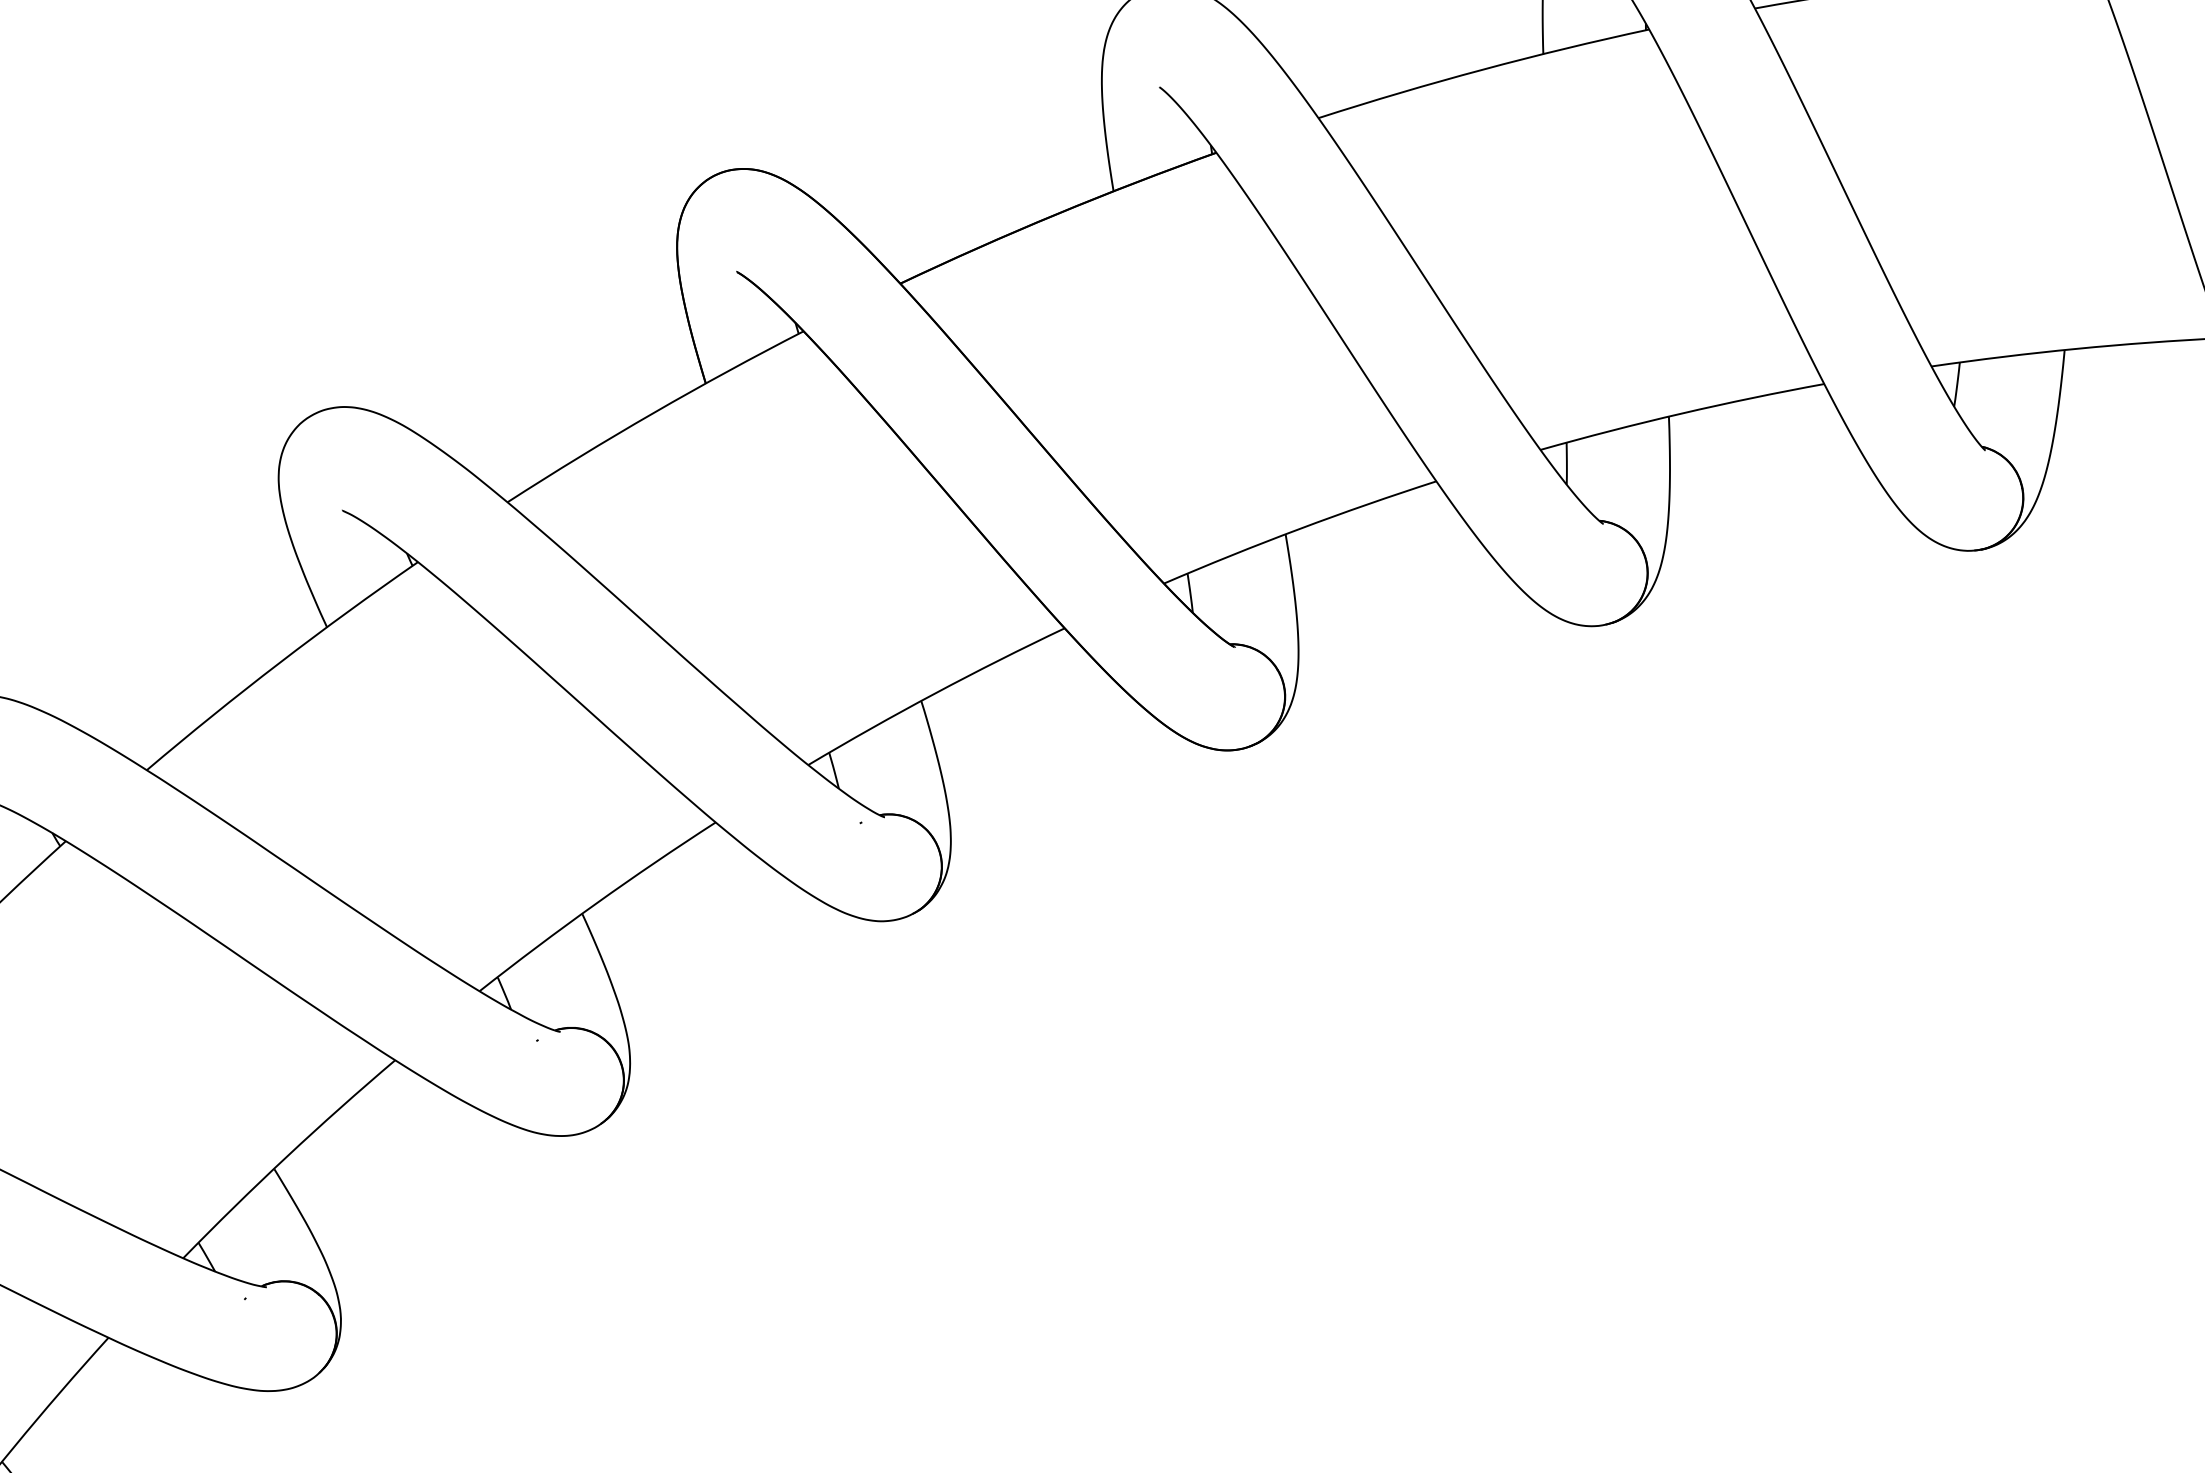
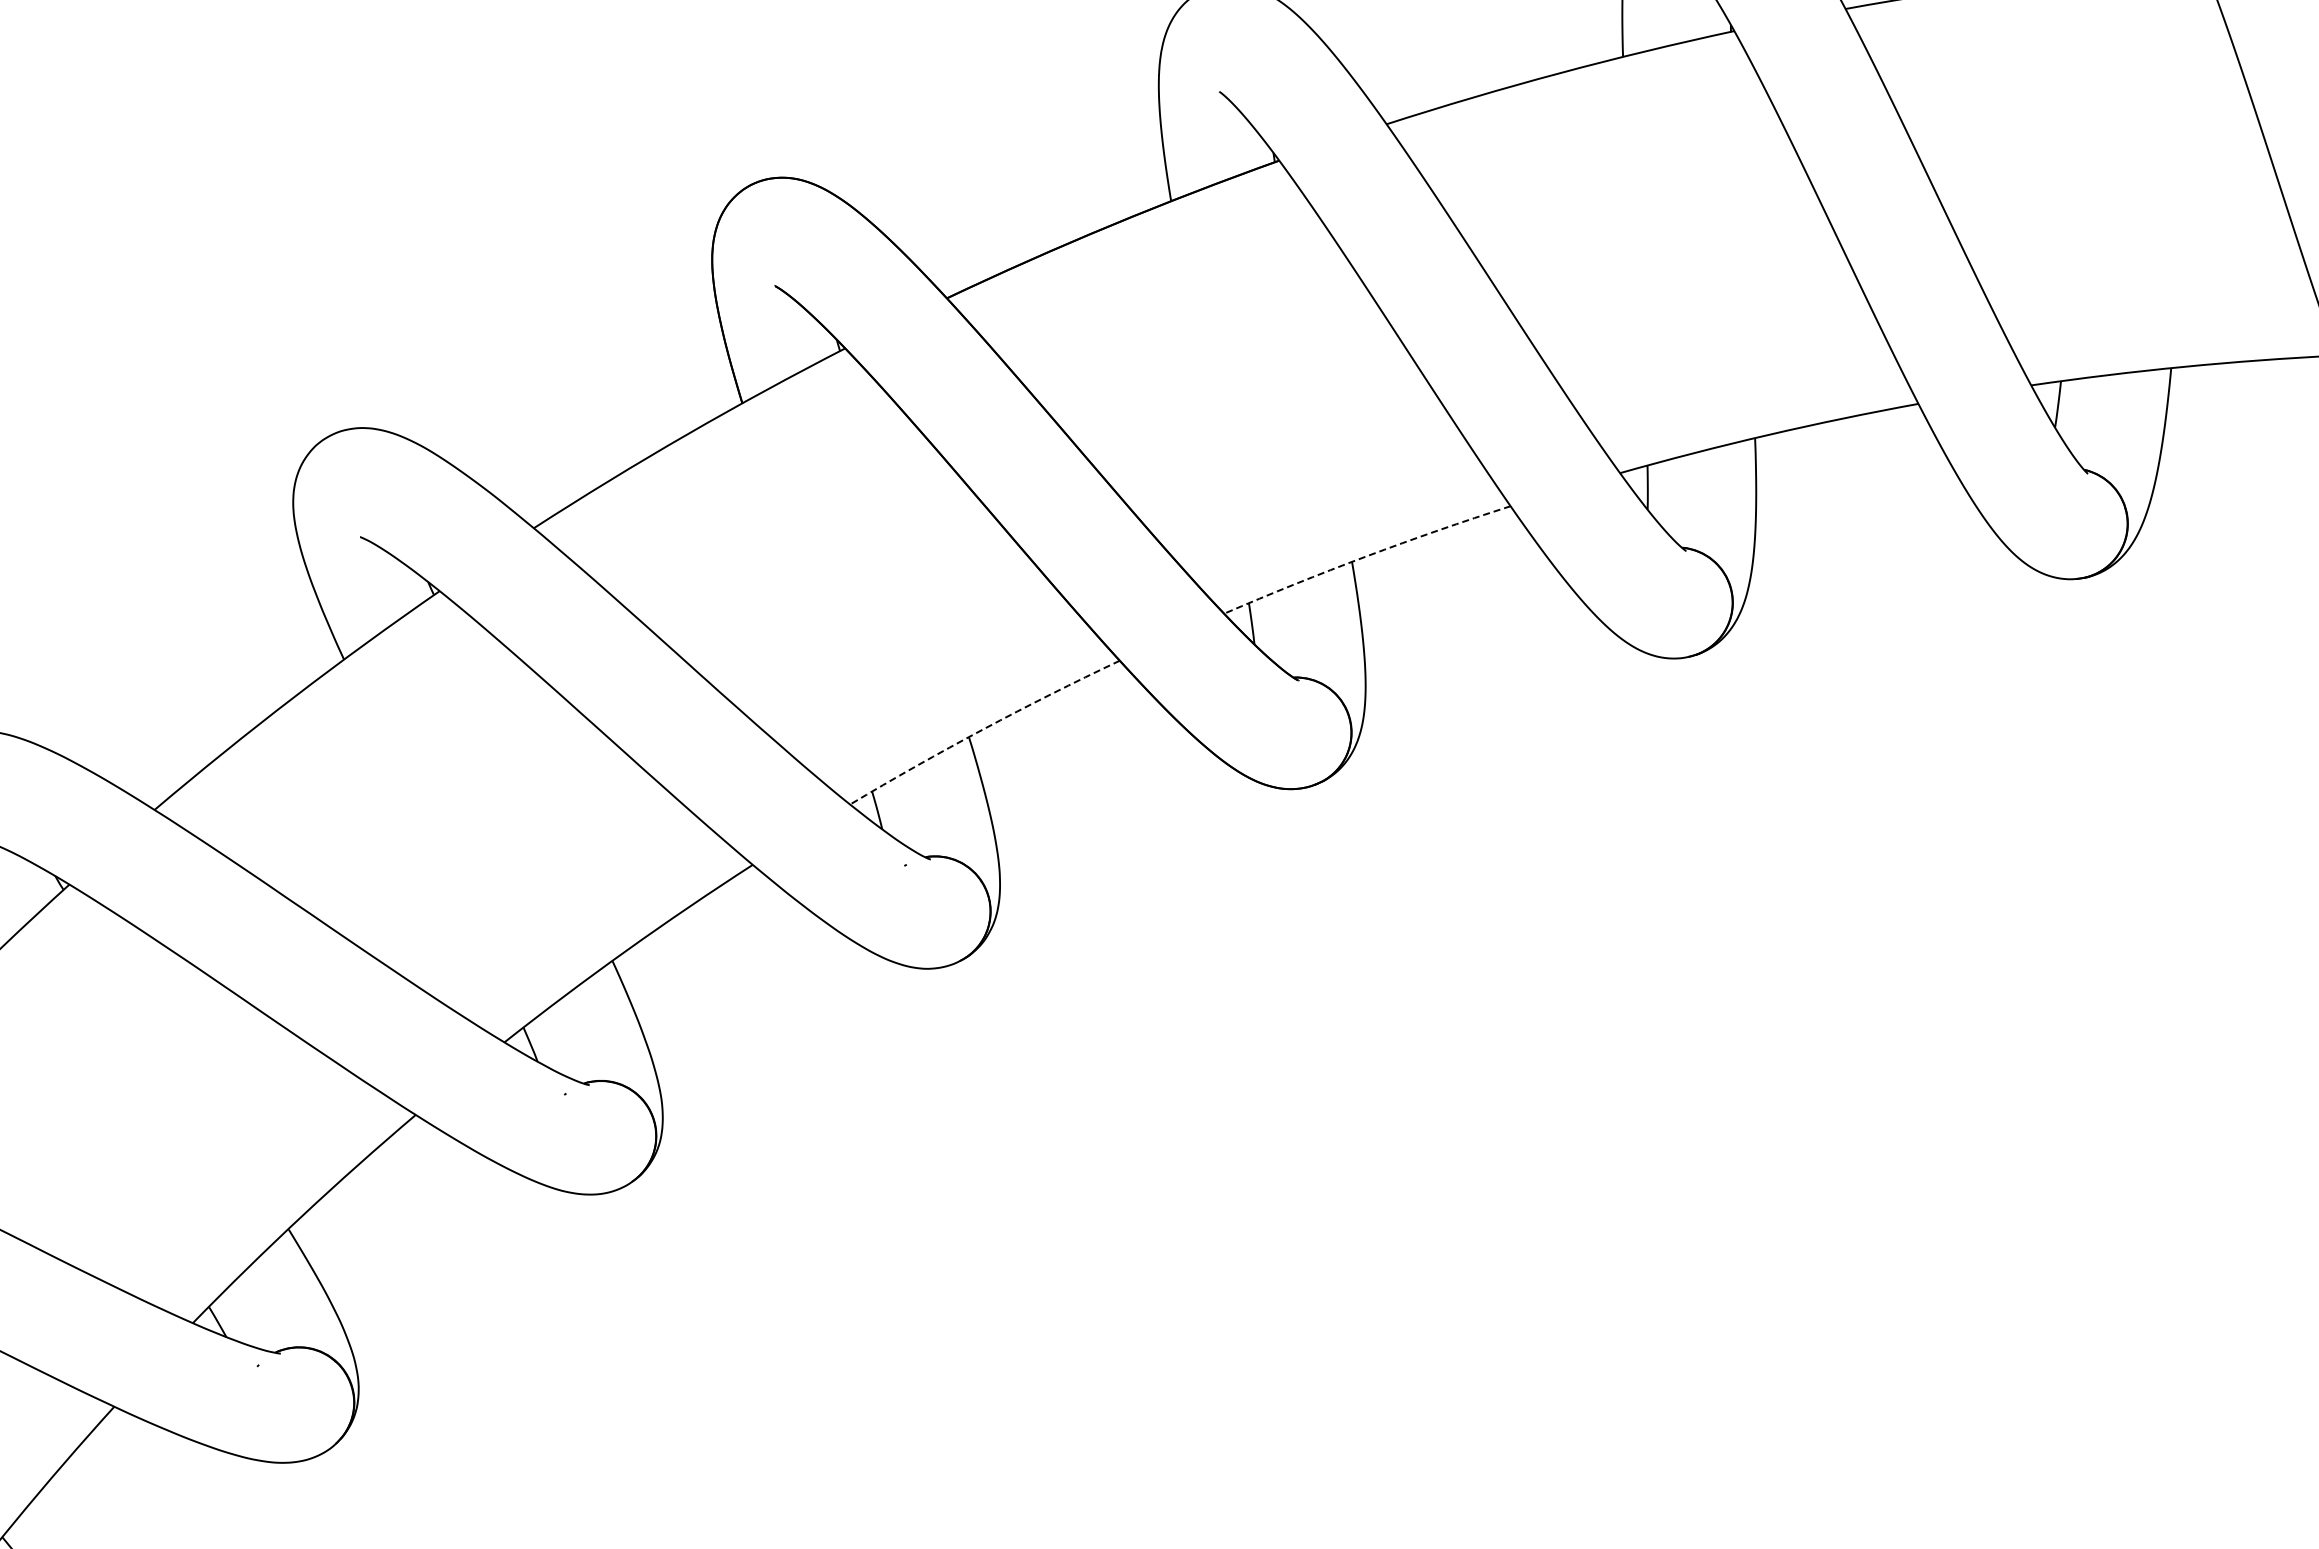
arc: (1299, 529) -> (1366, 556), solid -> dashed
arc: (935, 693) -> (983, 729), solid -> dashed

